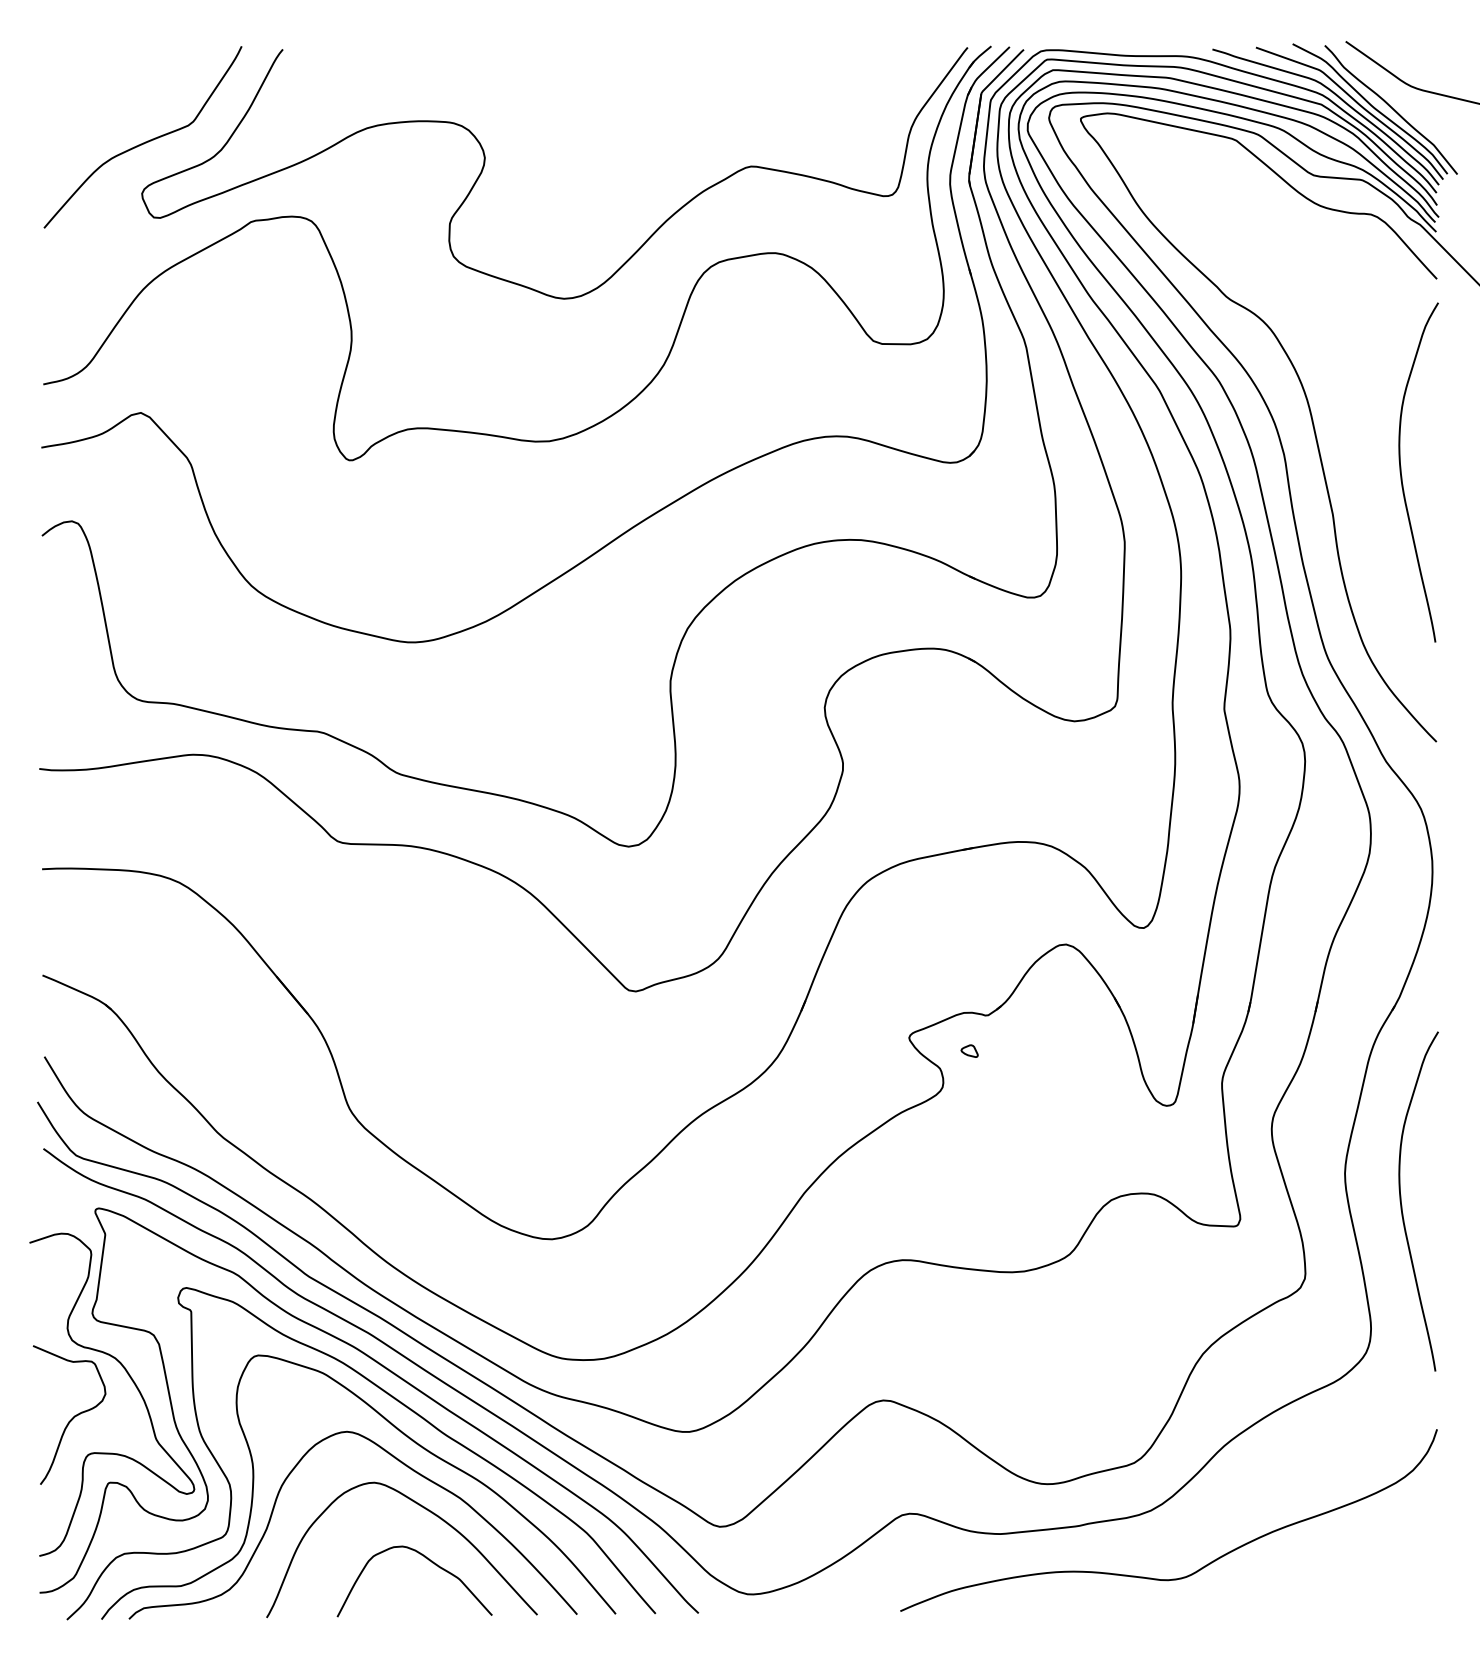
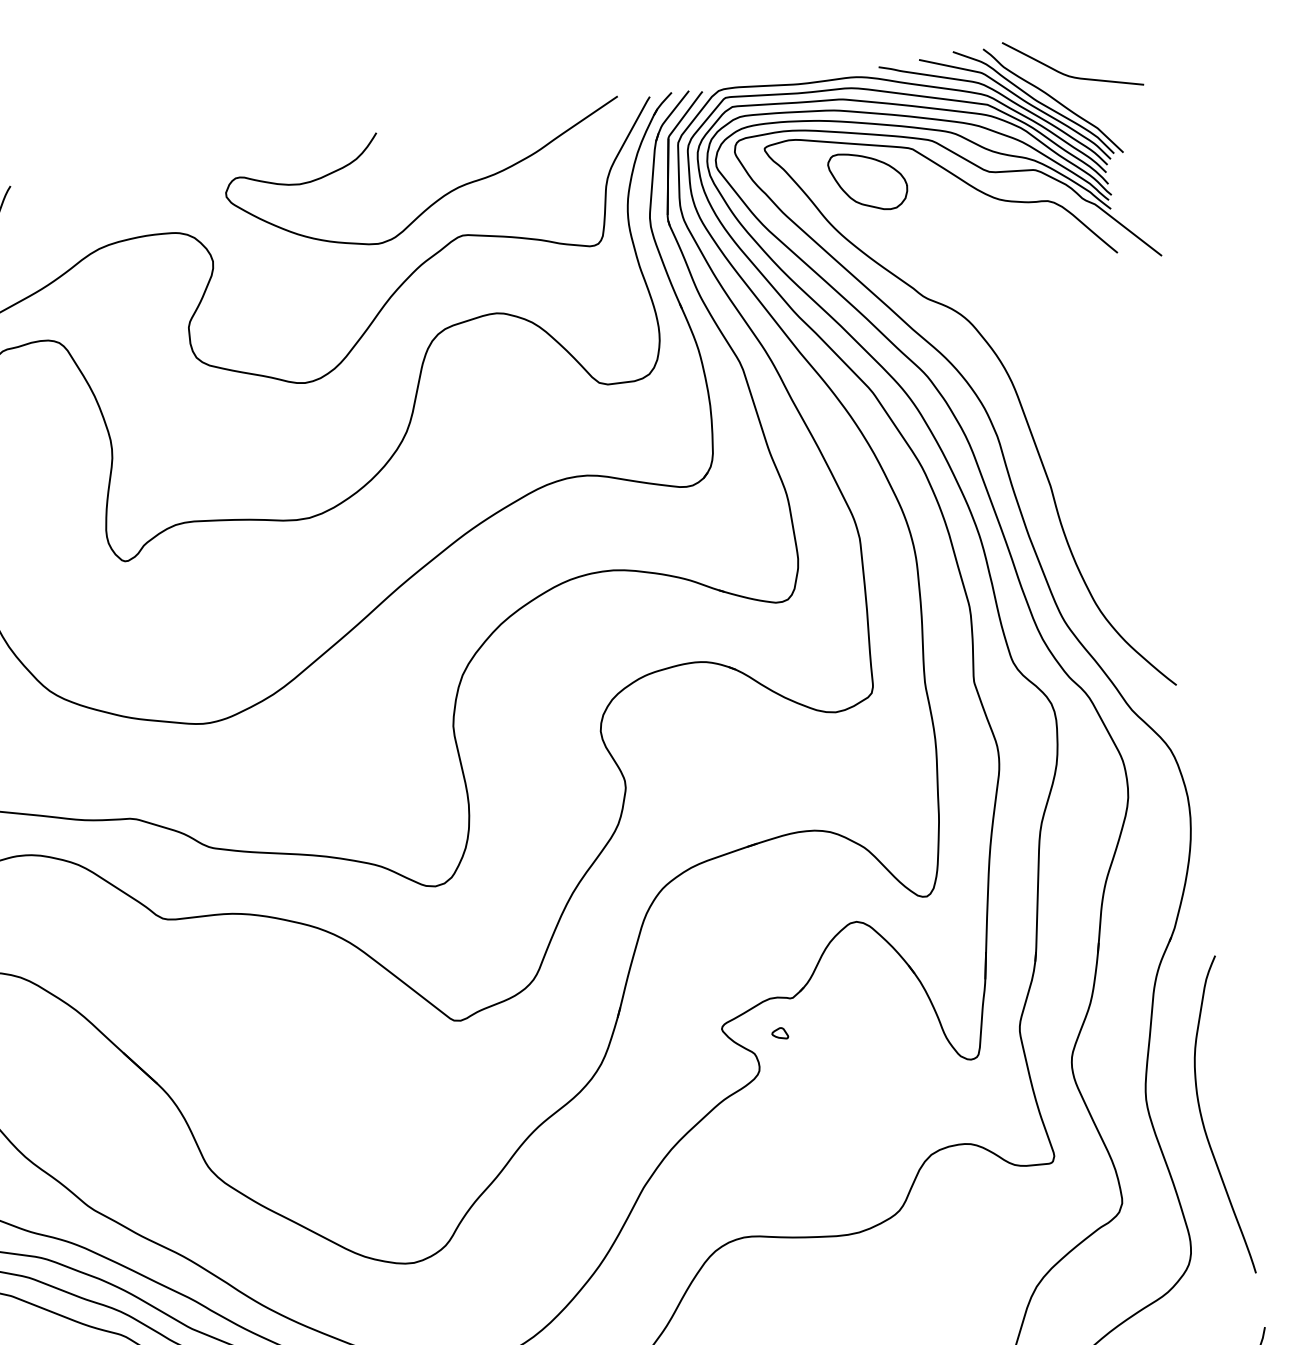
curve: (730, 124) -> (438, 198), added
part: (1185, 167) -> (868, 180), added
curve: (1402, 476) -> (1110, 441), removed

